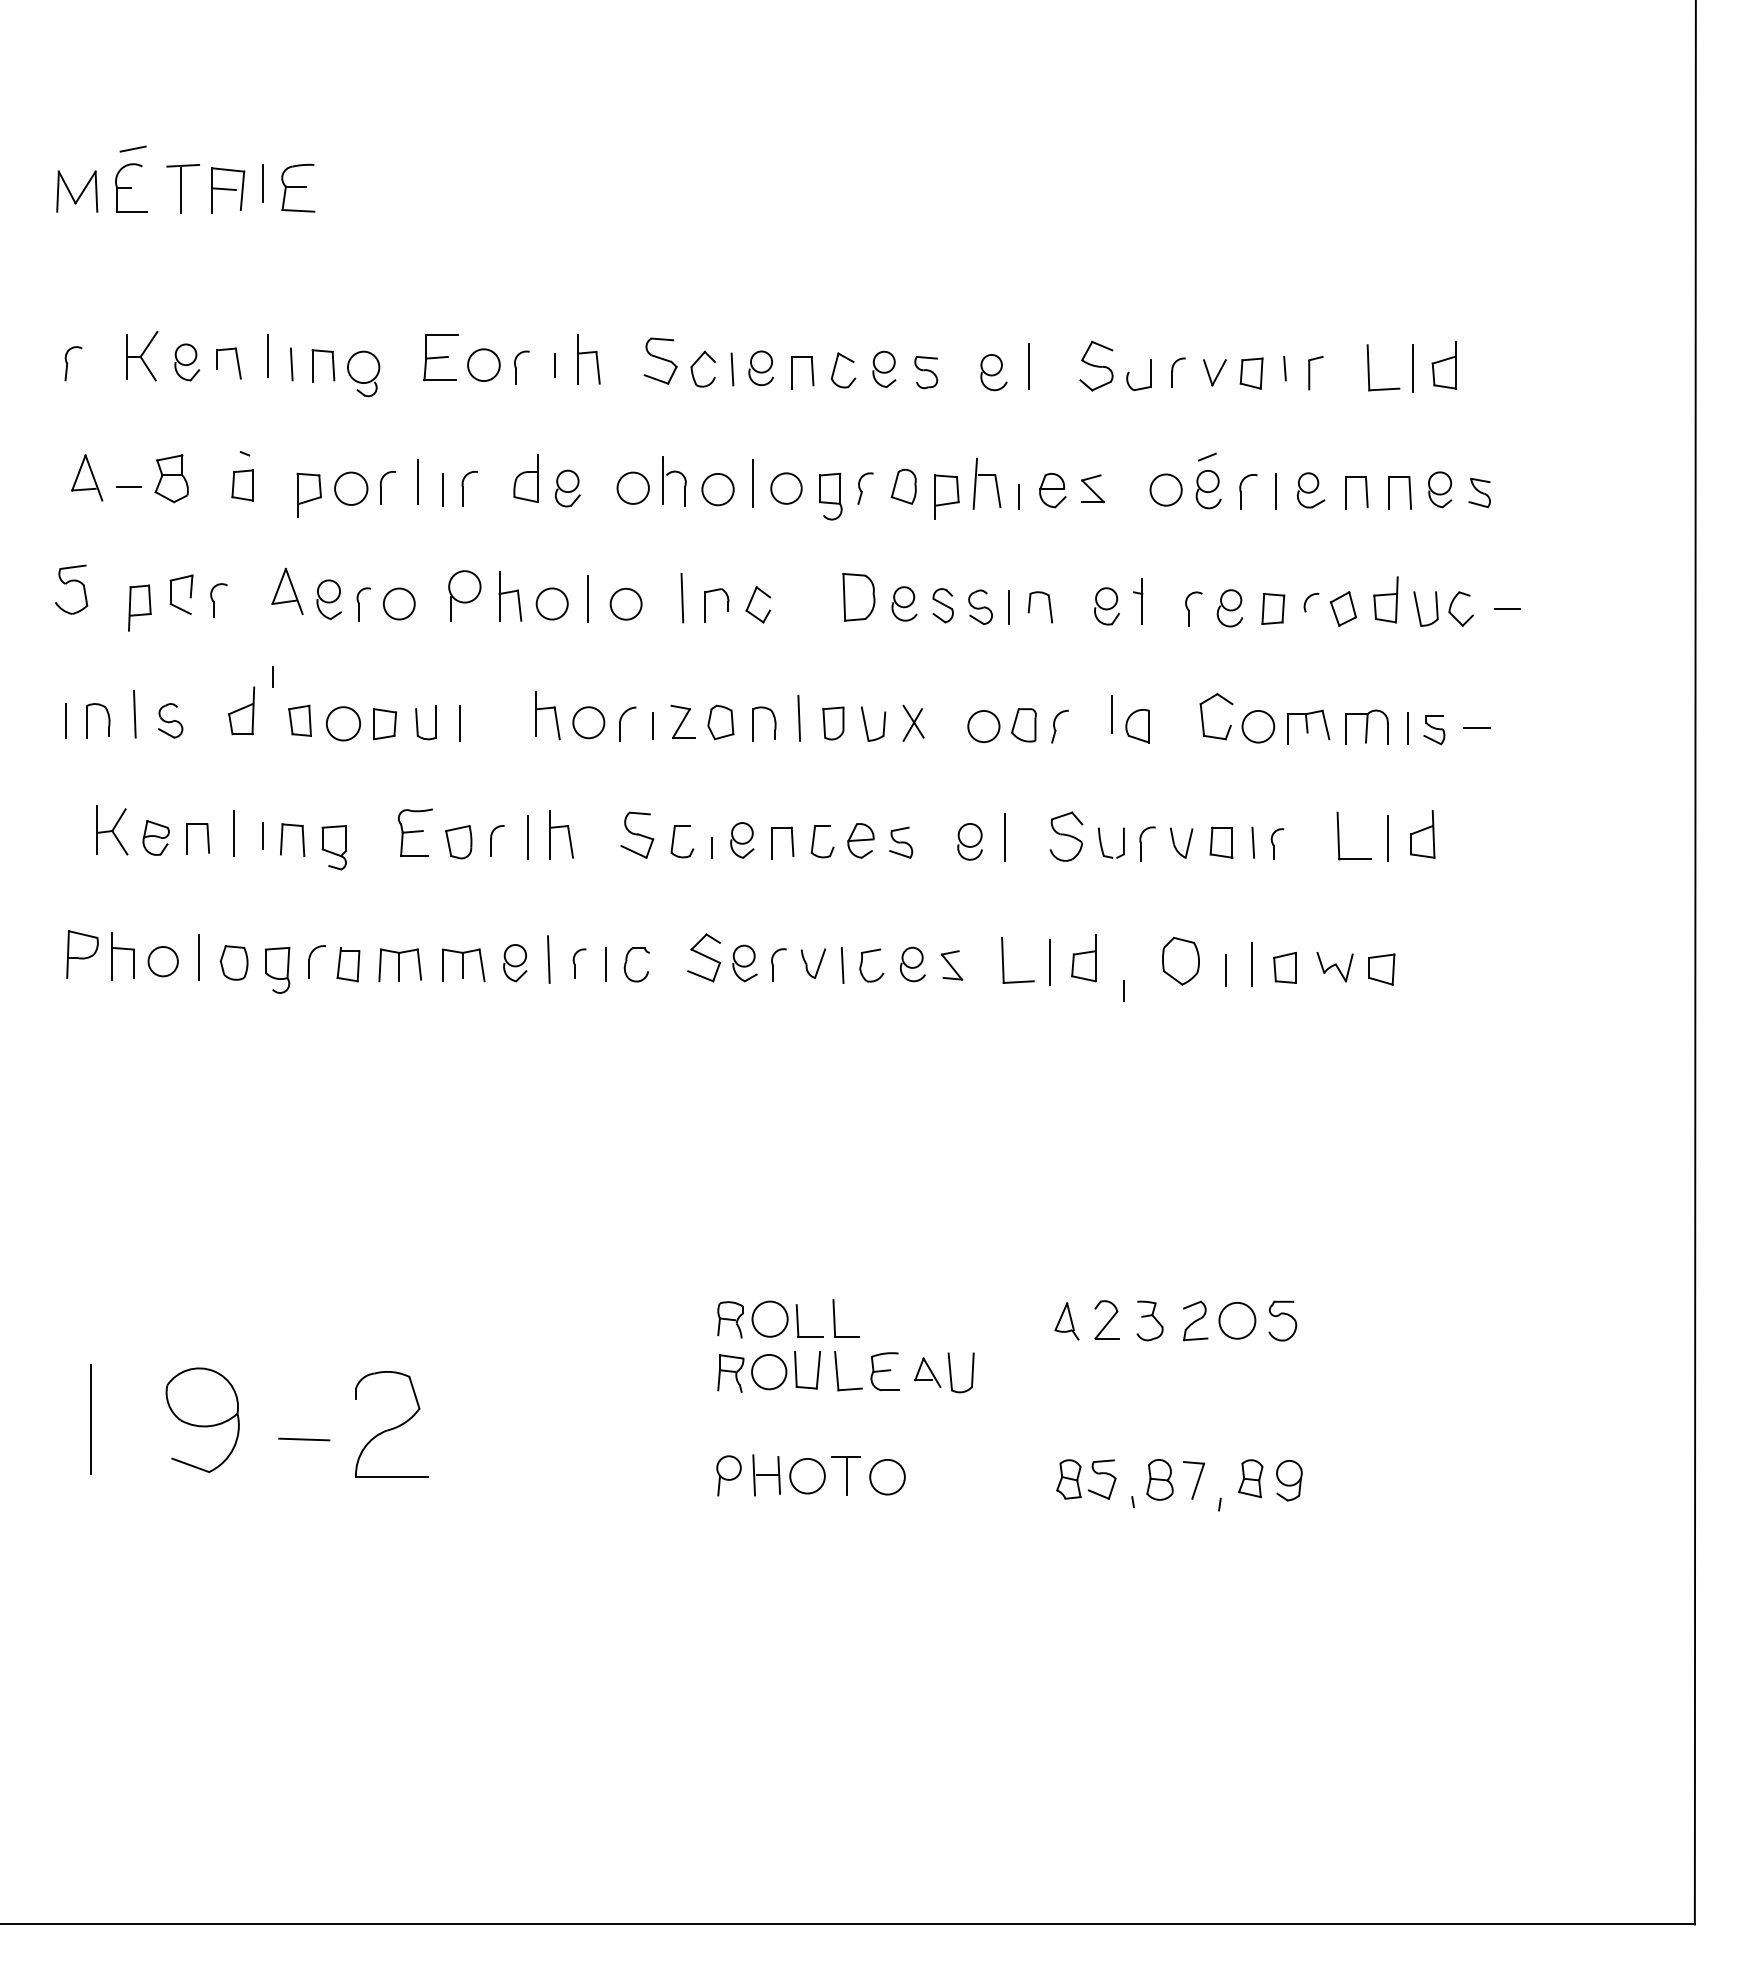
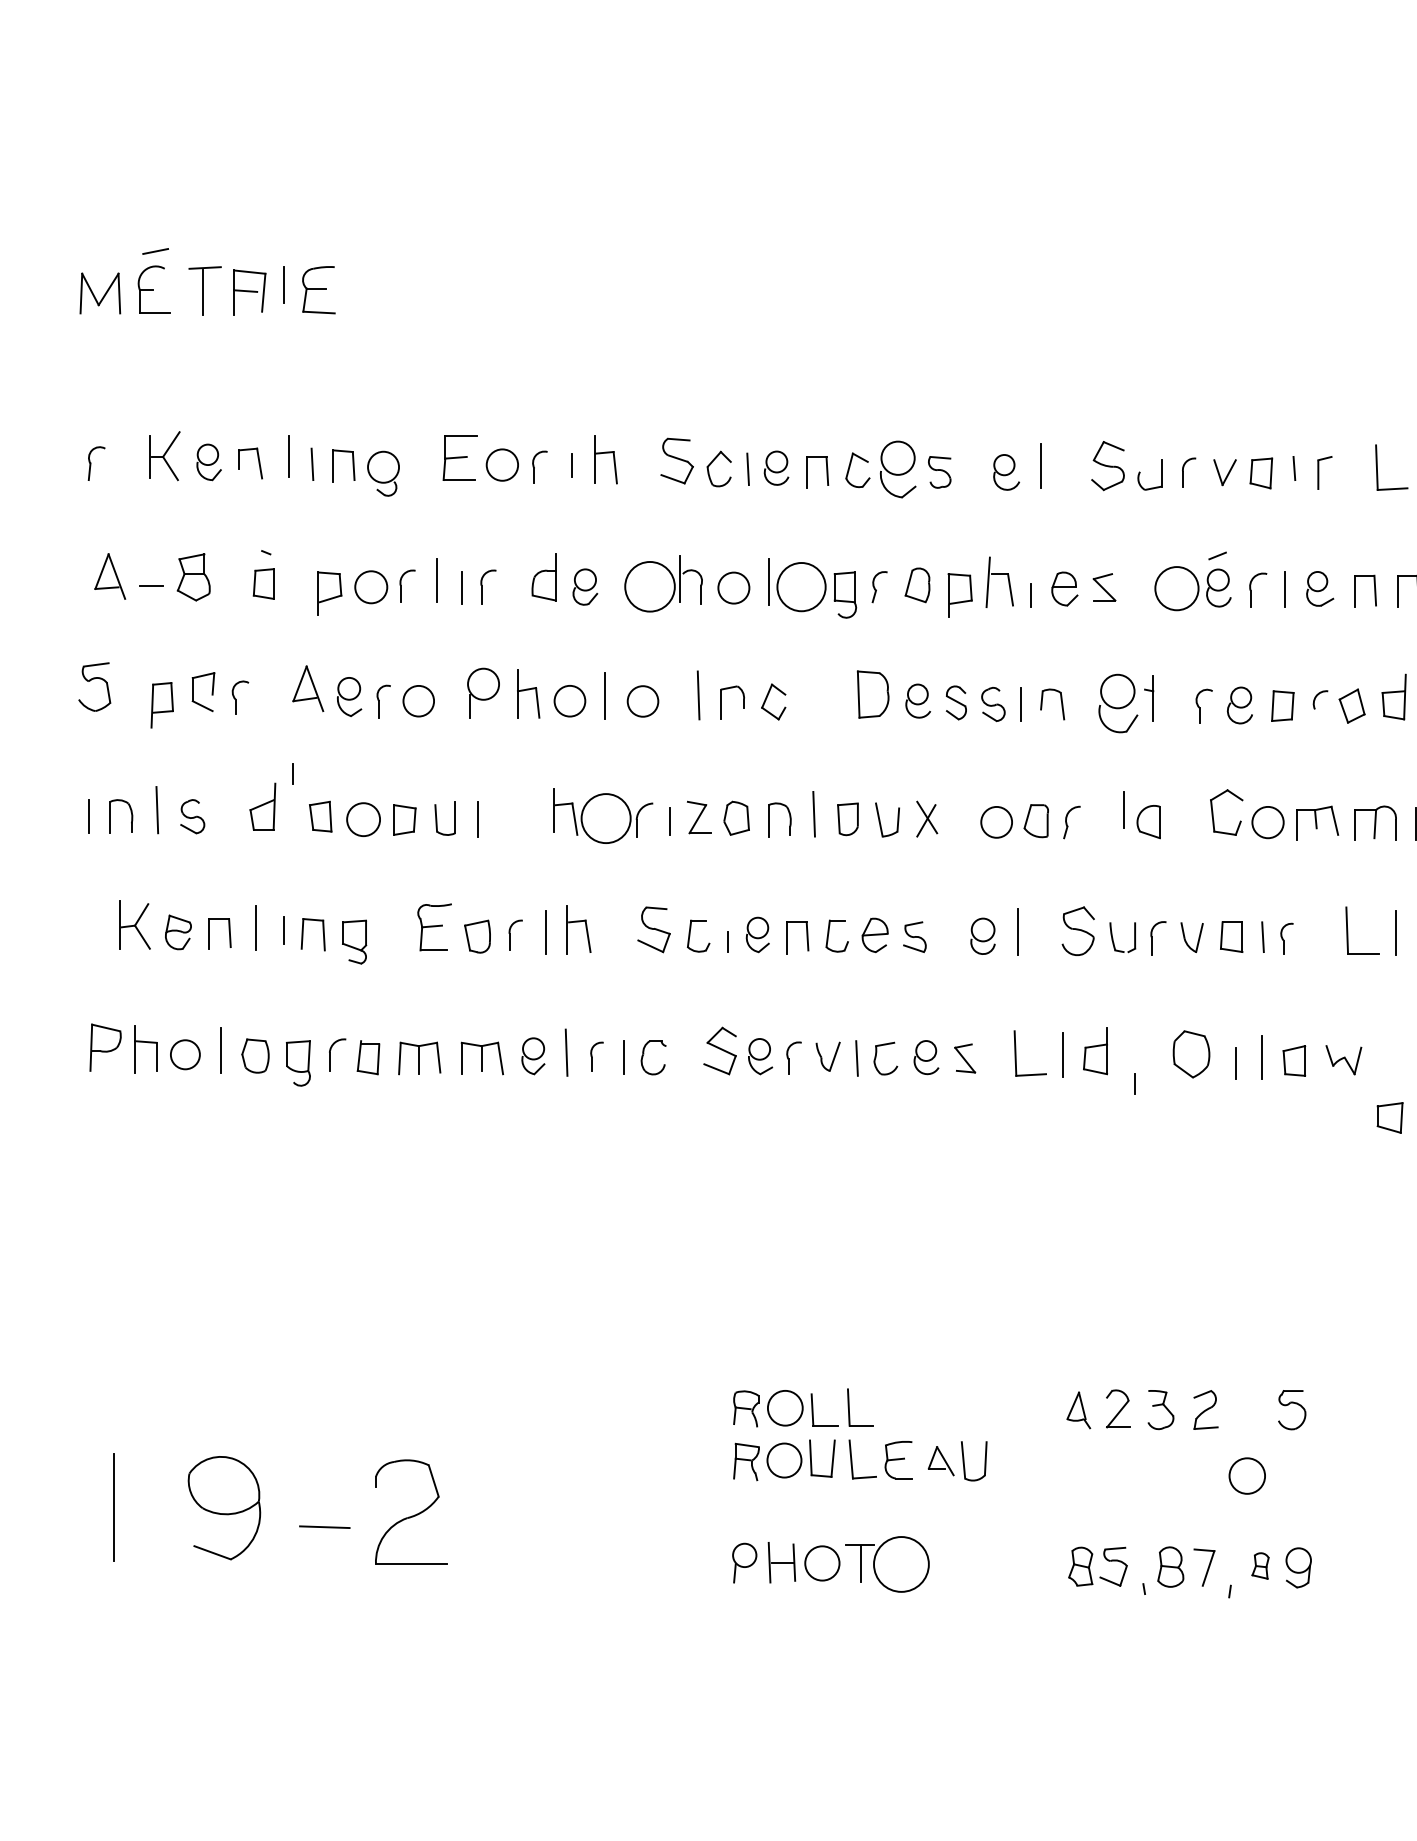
part: (884, 368) -> (898, 468), size x1.6
circle: (632, 487) -> (649, 586), size x1.6
circle: (786, 488) -> (801, 587), size x1.6
circle: (1165, 489) -> (1176, 588), size x1.4
part: (1106, 606) -> (1117, 703), size x1.6
circle: (588, 722) -> (605, 818), size x1.6
part: (1381, 969) -> (1389, 1117), moved
circle: (1237, 1320) -> (1247, 1475), moved
circle: (887, 1476) -> (901, 1563), size x1.6
part: (1250, 1478) -> (1260, 1565), size x0.7

